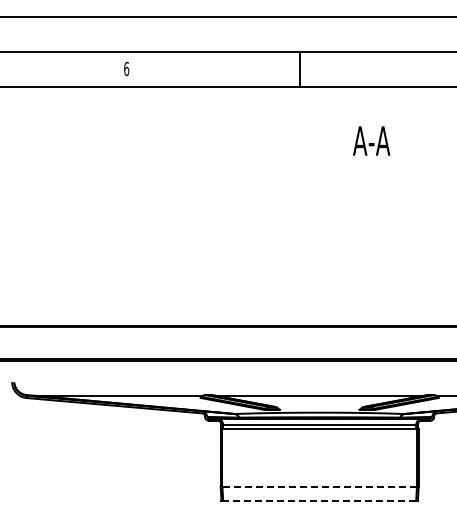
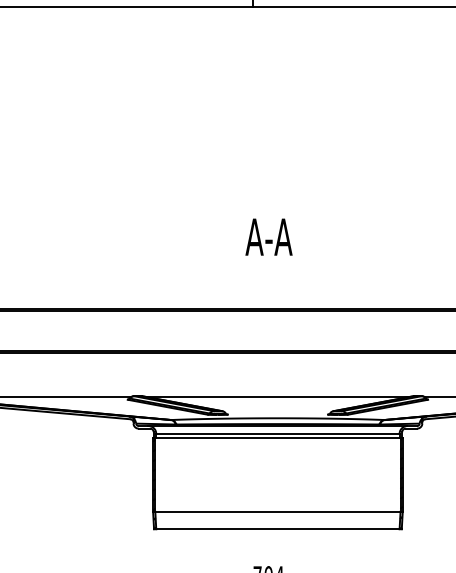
text: (371, 140) -> (268, 236), moved
line: (319, 486) -> (277, 511), dashed -> solid
line: (319, 500) -> (277, 529), dashed -> solid

